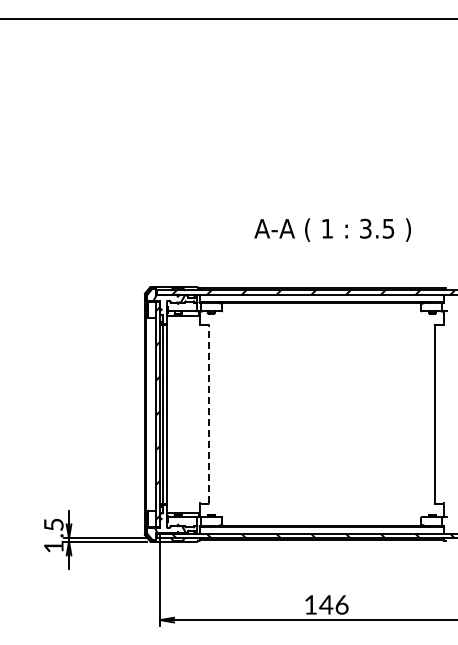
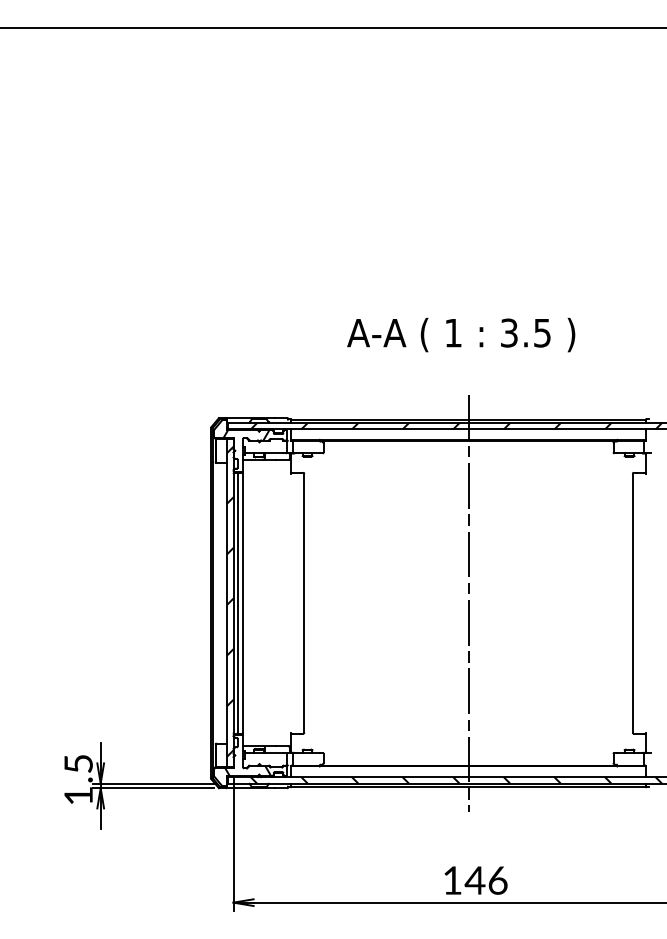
text: (332, 229) -> (460, 334), moved
line: (208, 414) -> (303, 603), dashed -> solid
line: (321, 414) -> (468, 603), added

